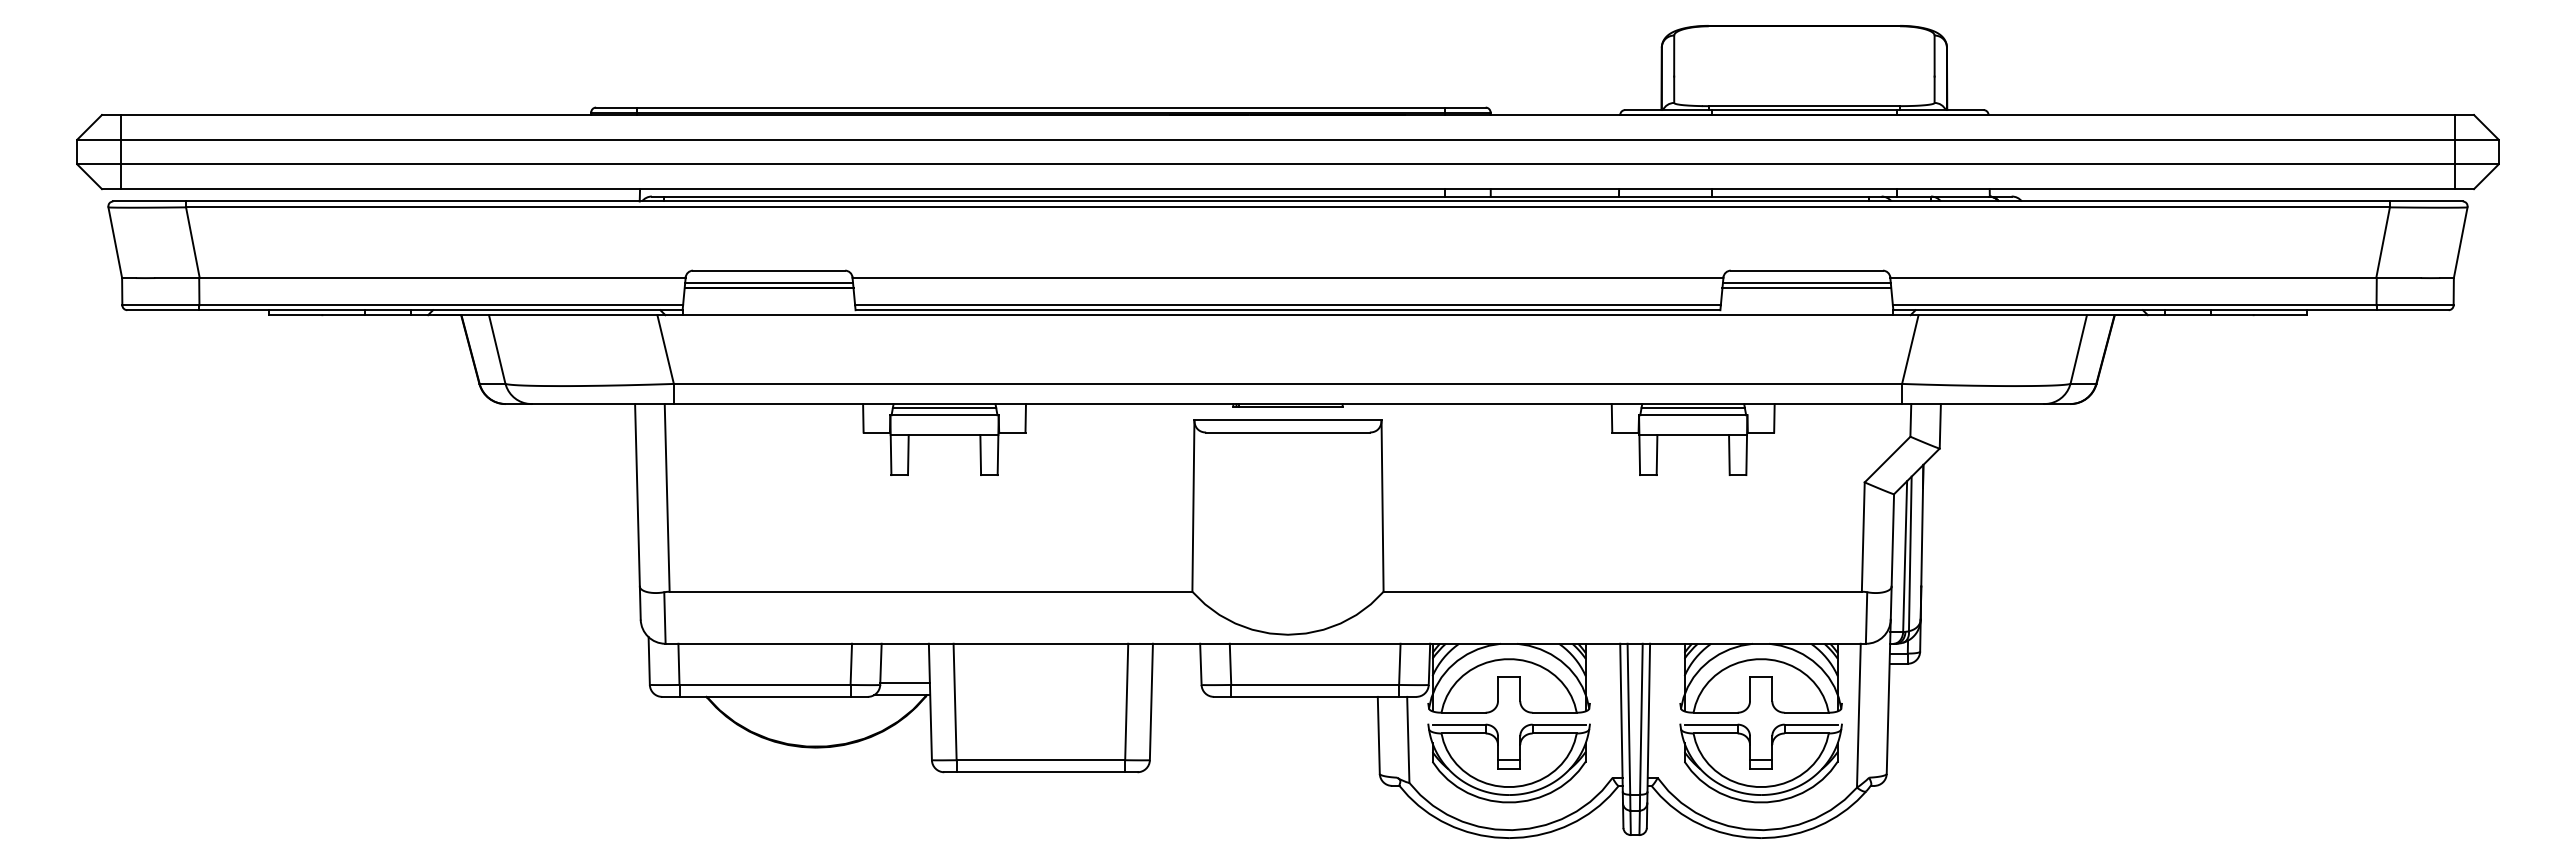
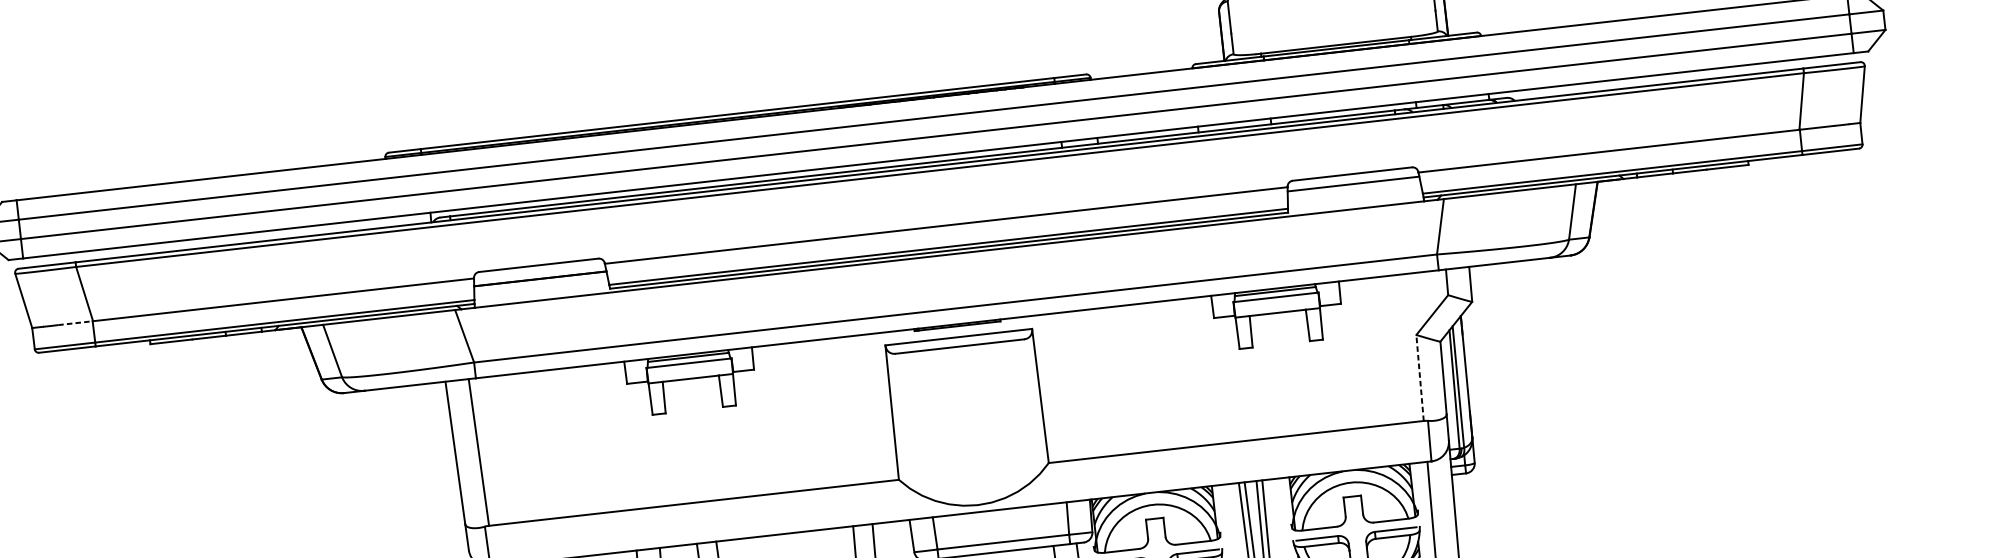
line: (177, 278) -> (75, 323), solid -> dashed
line: (769, 283) -> (540, 275), removed
line: (1806, 287) -> (1353, 187), removed
line: (1863, 537) -> (1420, 378), solid -> dashed

